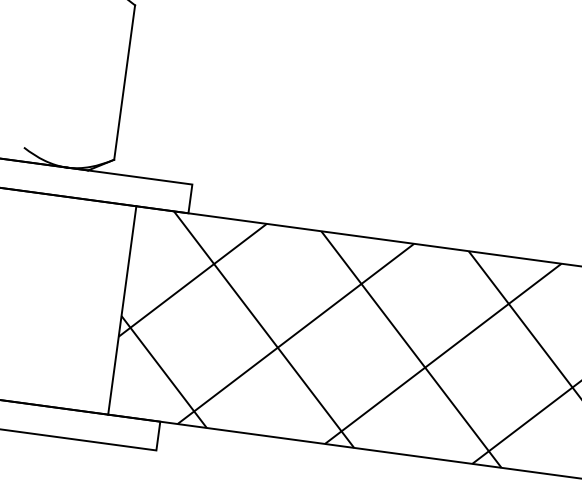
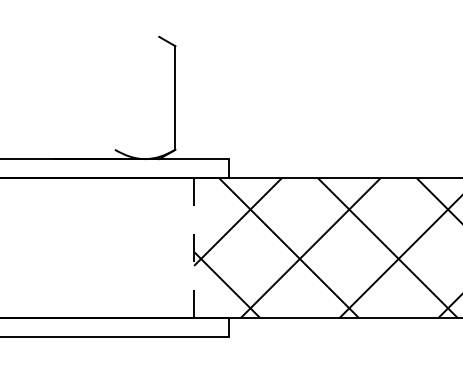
line: (122, 310) -> (194, 248), solid -> dashed

